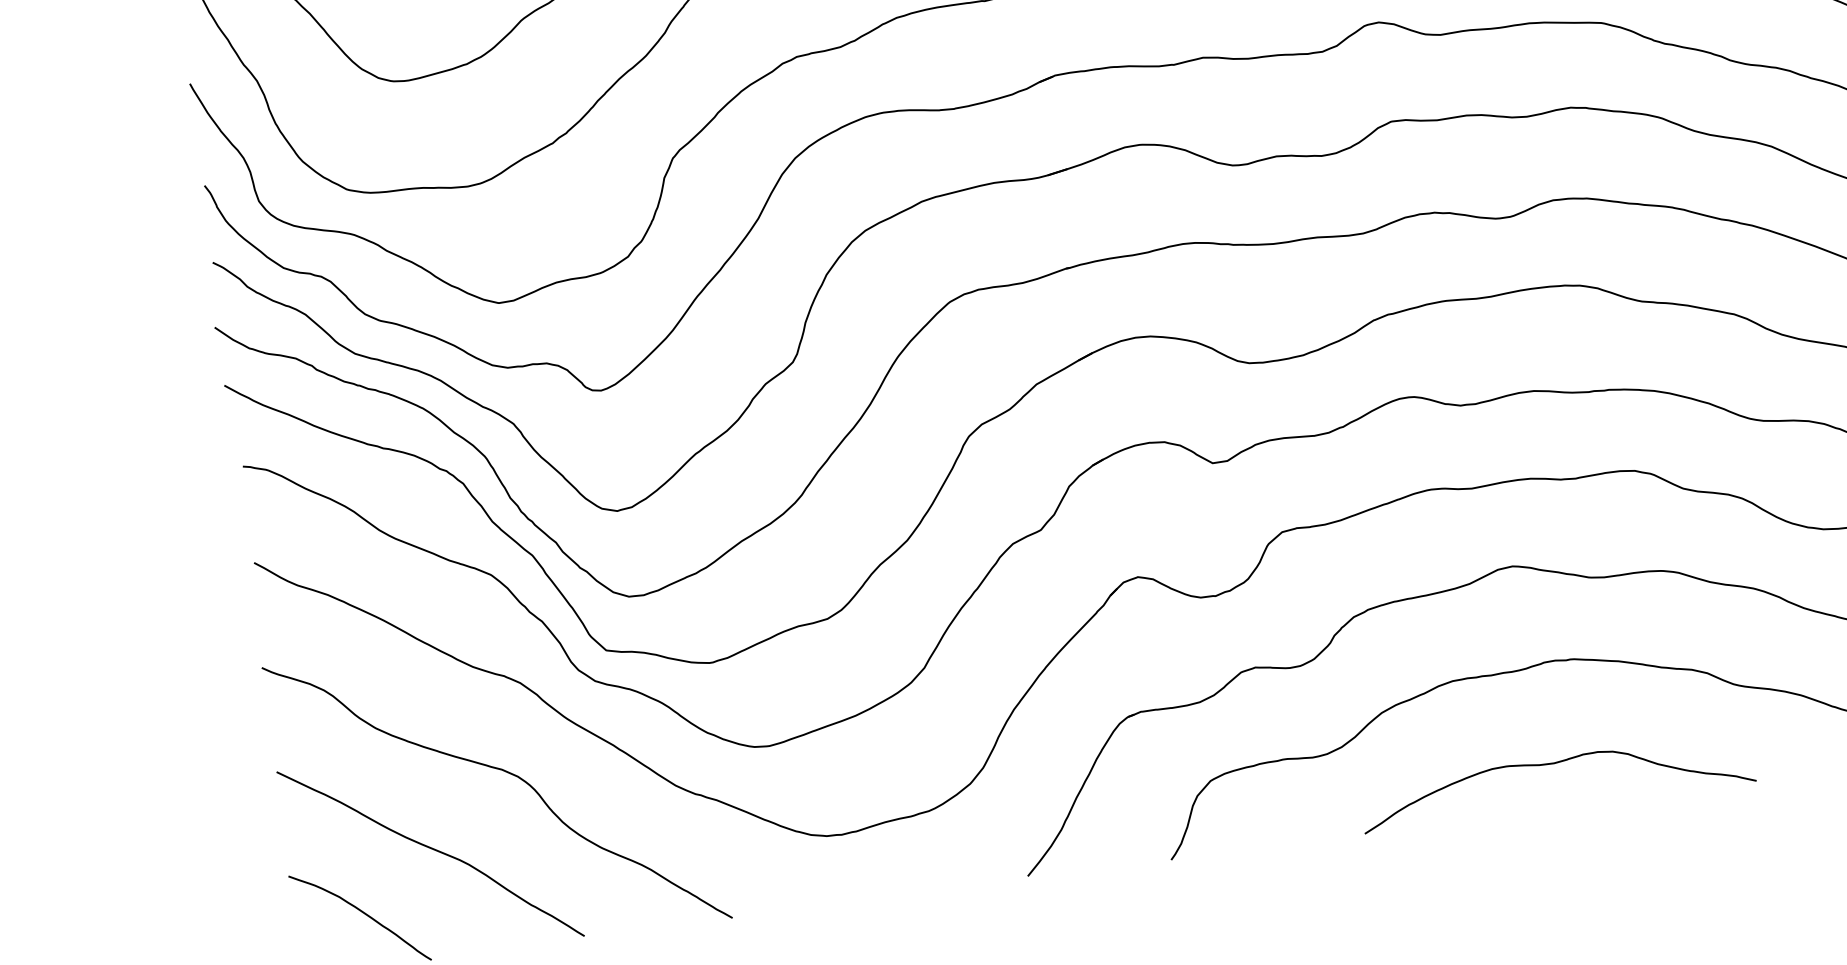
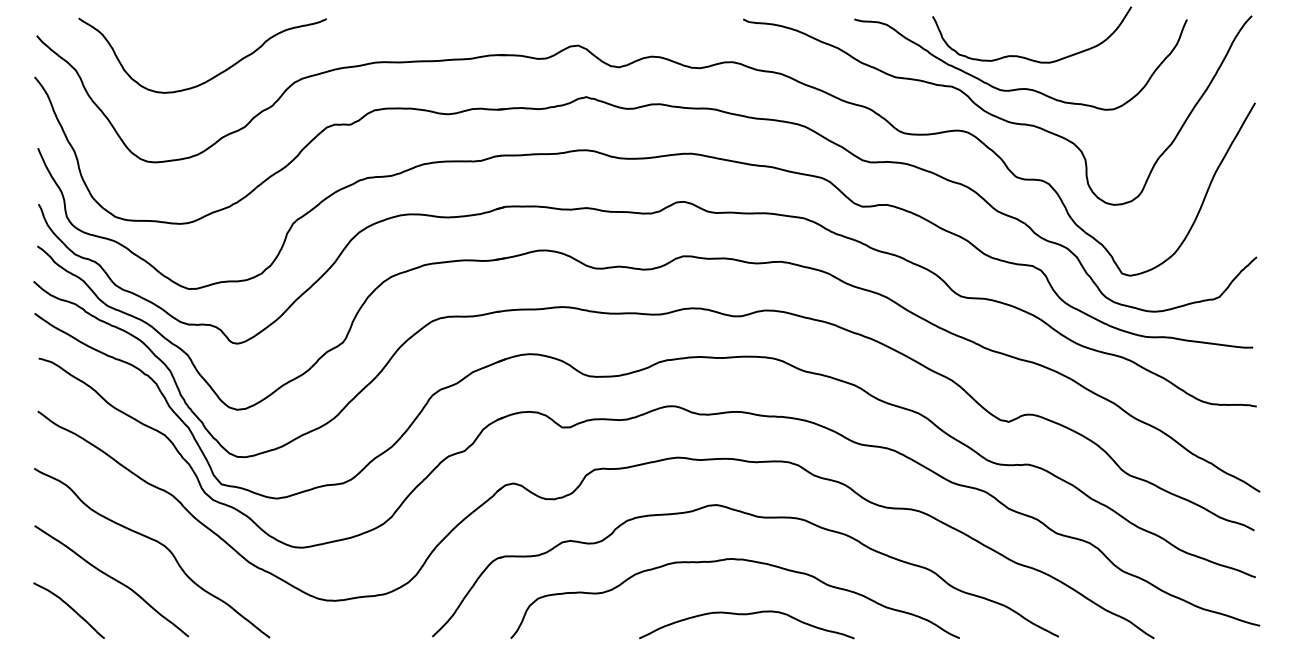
curve: (1554, 765) -> (746, 615), moved

